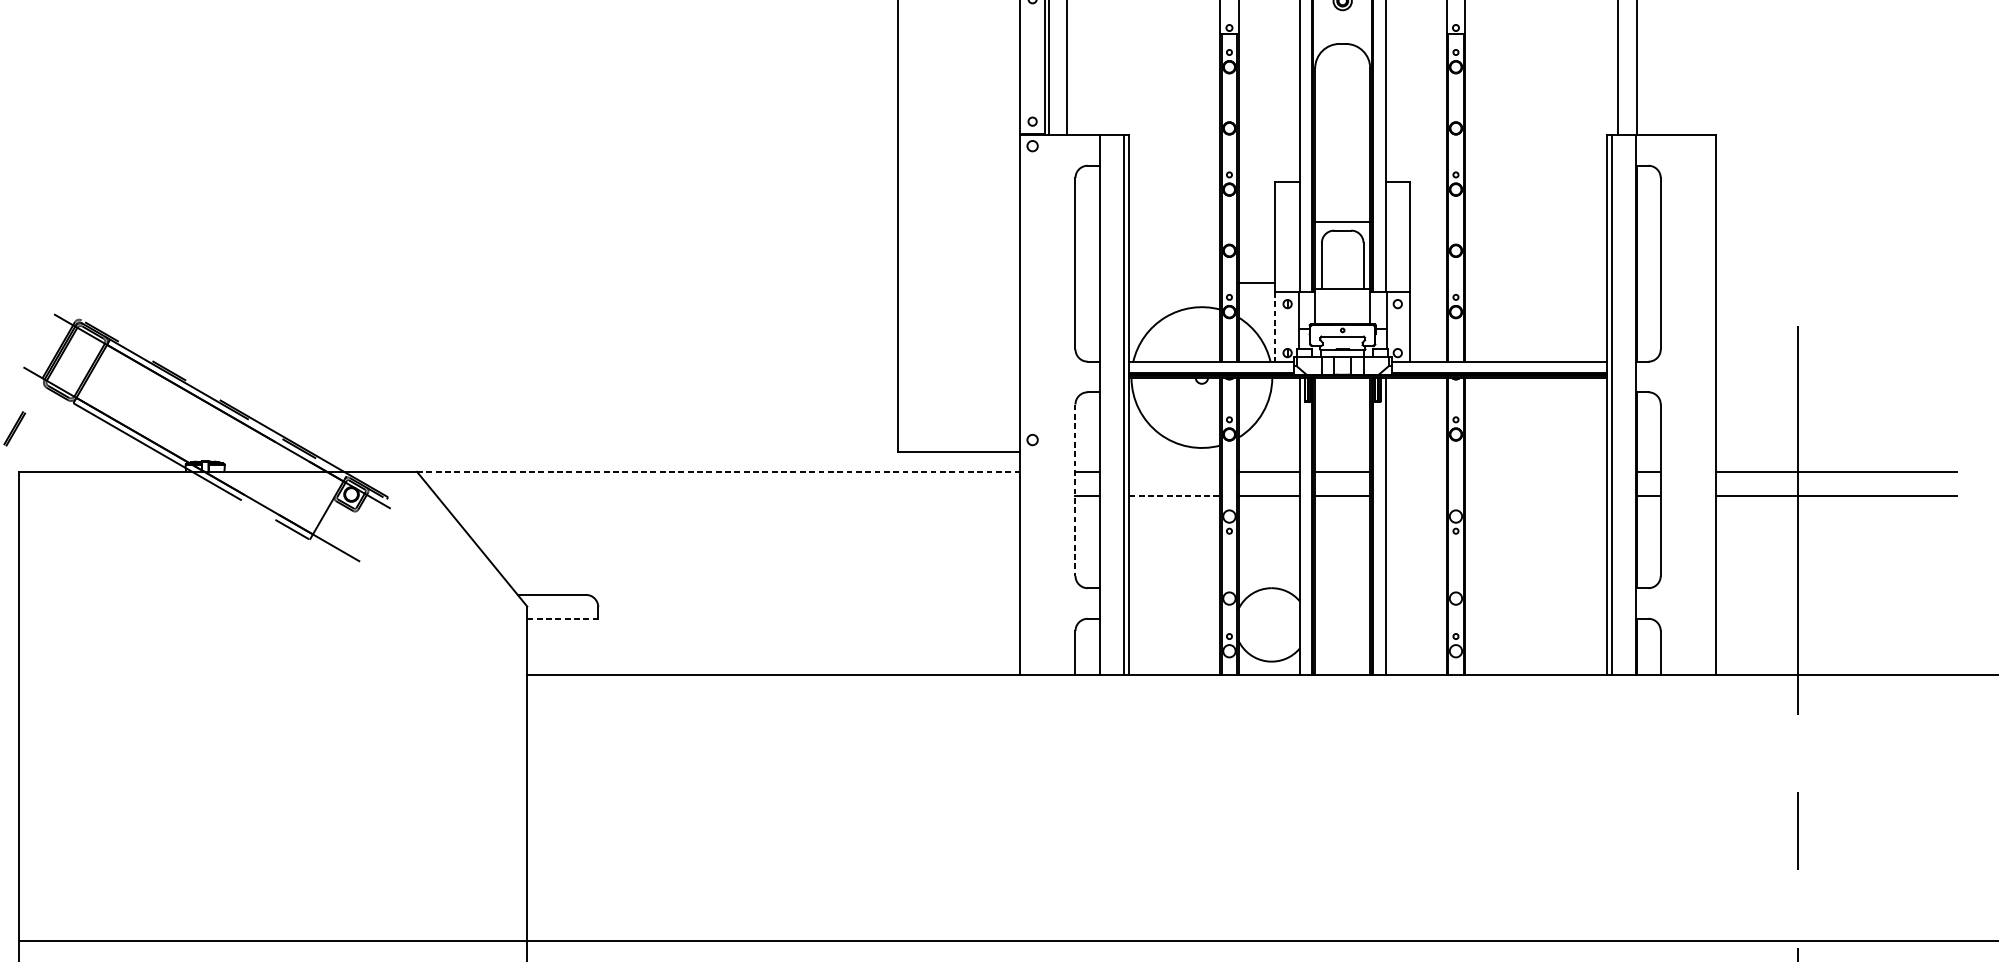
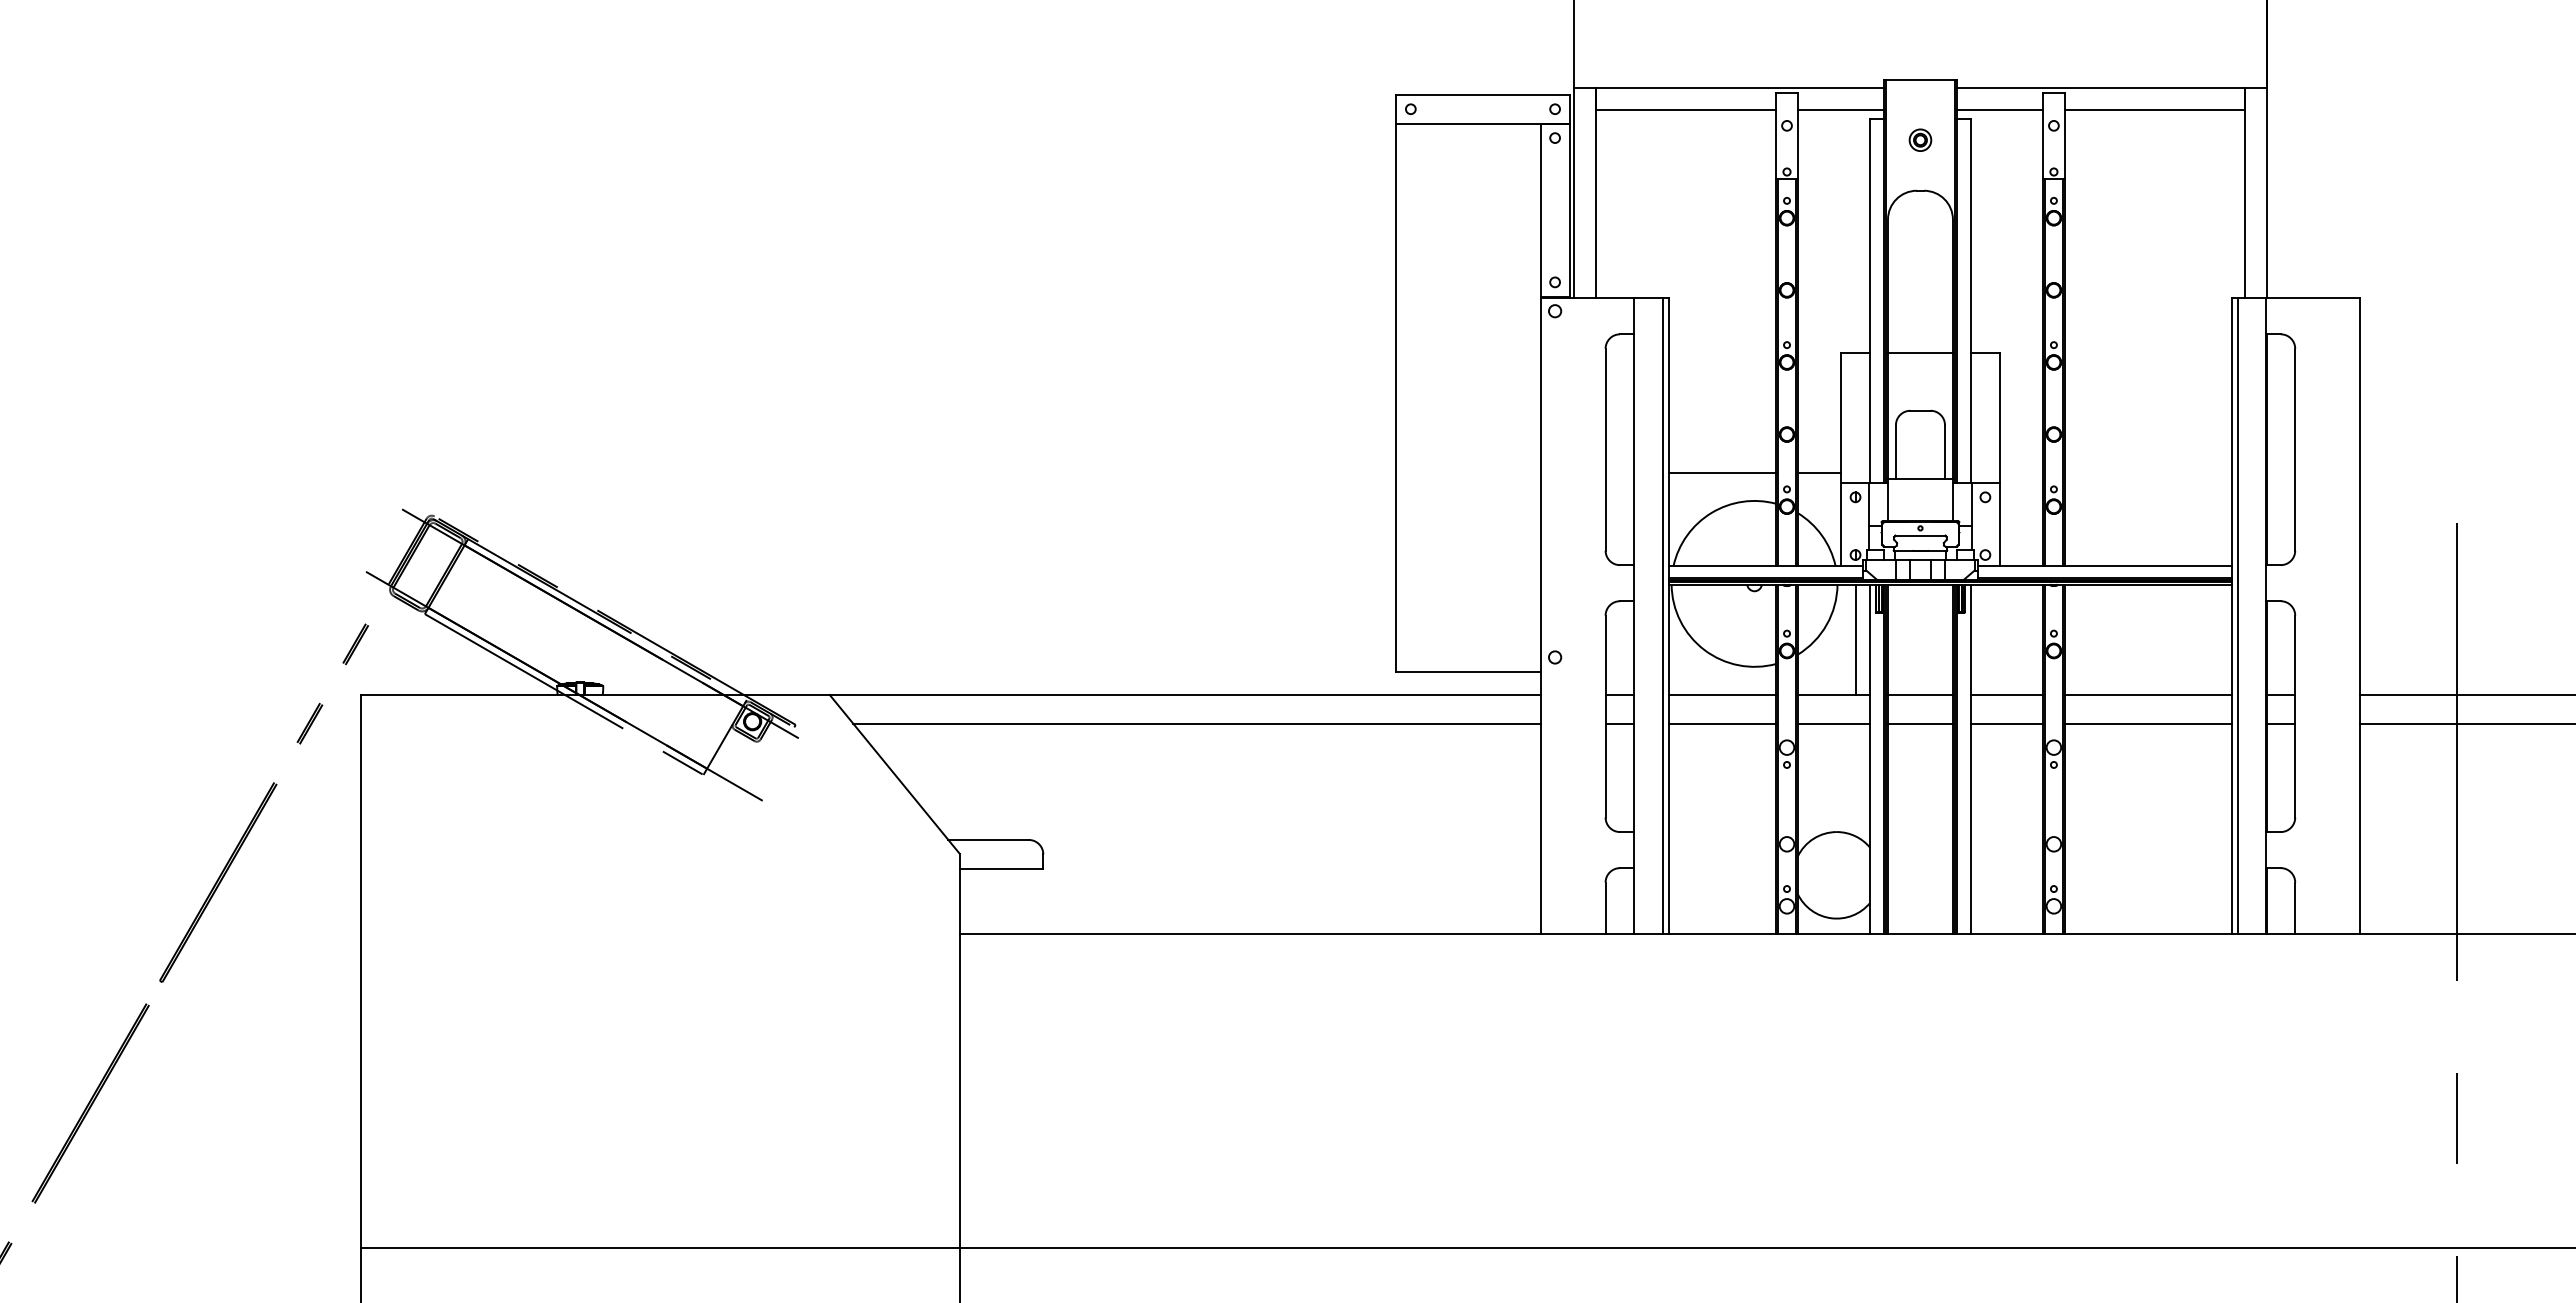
line: (1342, 222) -> (1920, 353), moved
line: (1174, 283) -> (1722, 472), added
line: (1275, 327) -> (1841, 524), dashed -> solid
line: (1287, 424) -> (1855, 639), added
line: (718, 471) -> (1185, 694), dashed -> solid
line: (1174, 471) -> (1722, 694), added
line: (1415, 471) -> (2006, 694), added
line: (1535, 471) -> (2147, 694), added
line: (1075, 490) -> (1605, 716), dashed -> solid
line: (728, 496) -> (1196, 723), added
line: (1174, 496) -> (1722, 723), dashed -> solid
line: (1415, 496) -> (2006, 723), added
line: (1535, 496) -> (2147, 723), added
line: (562, 619) -> (1001, 868), dashed -> solid

